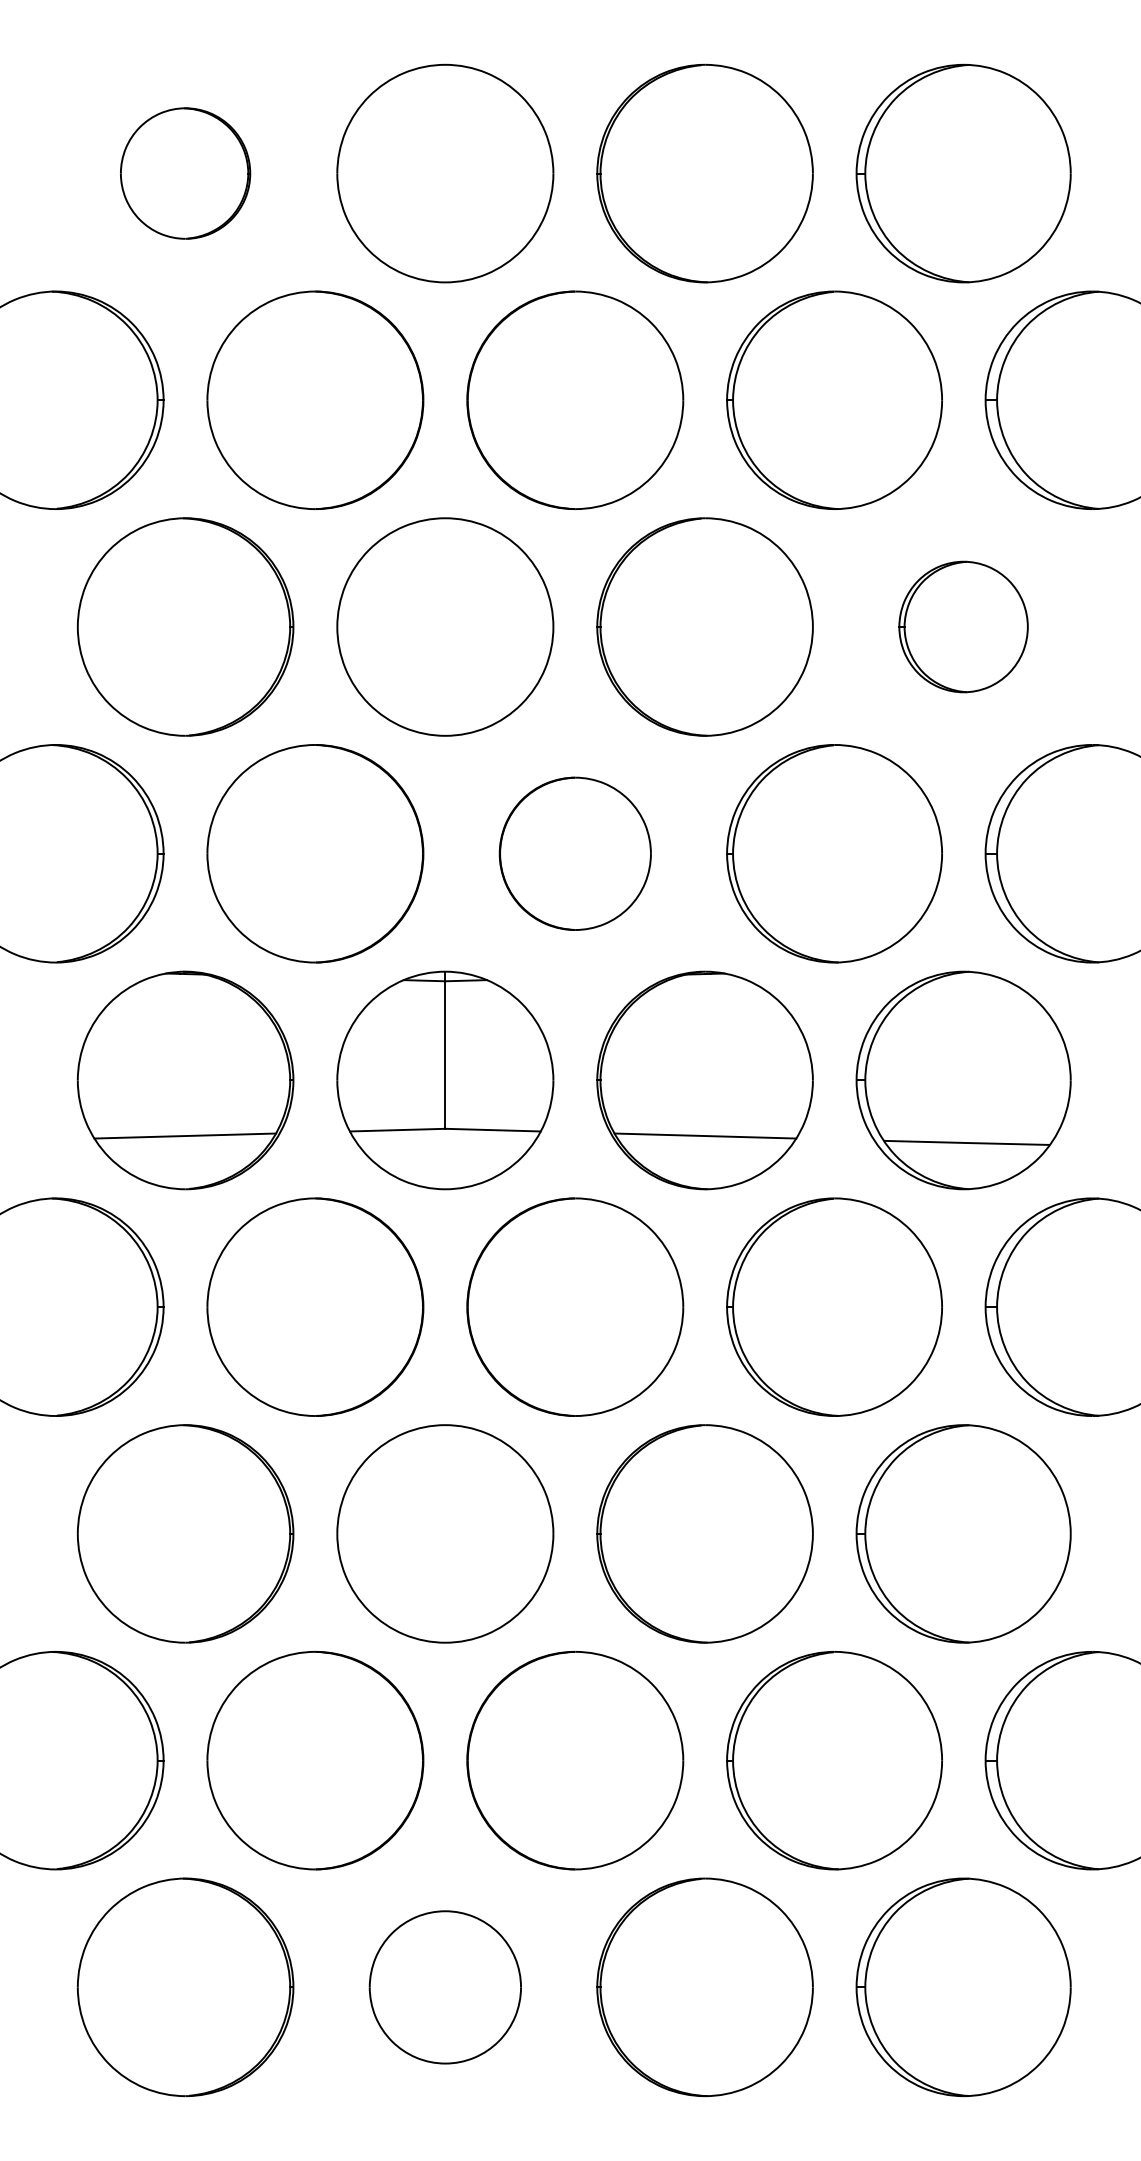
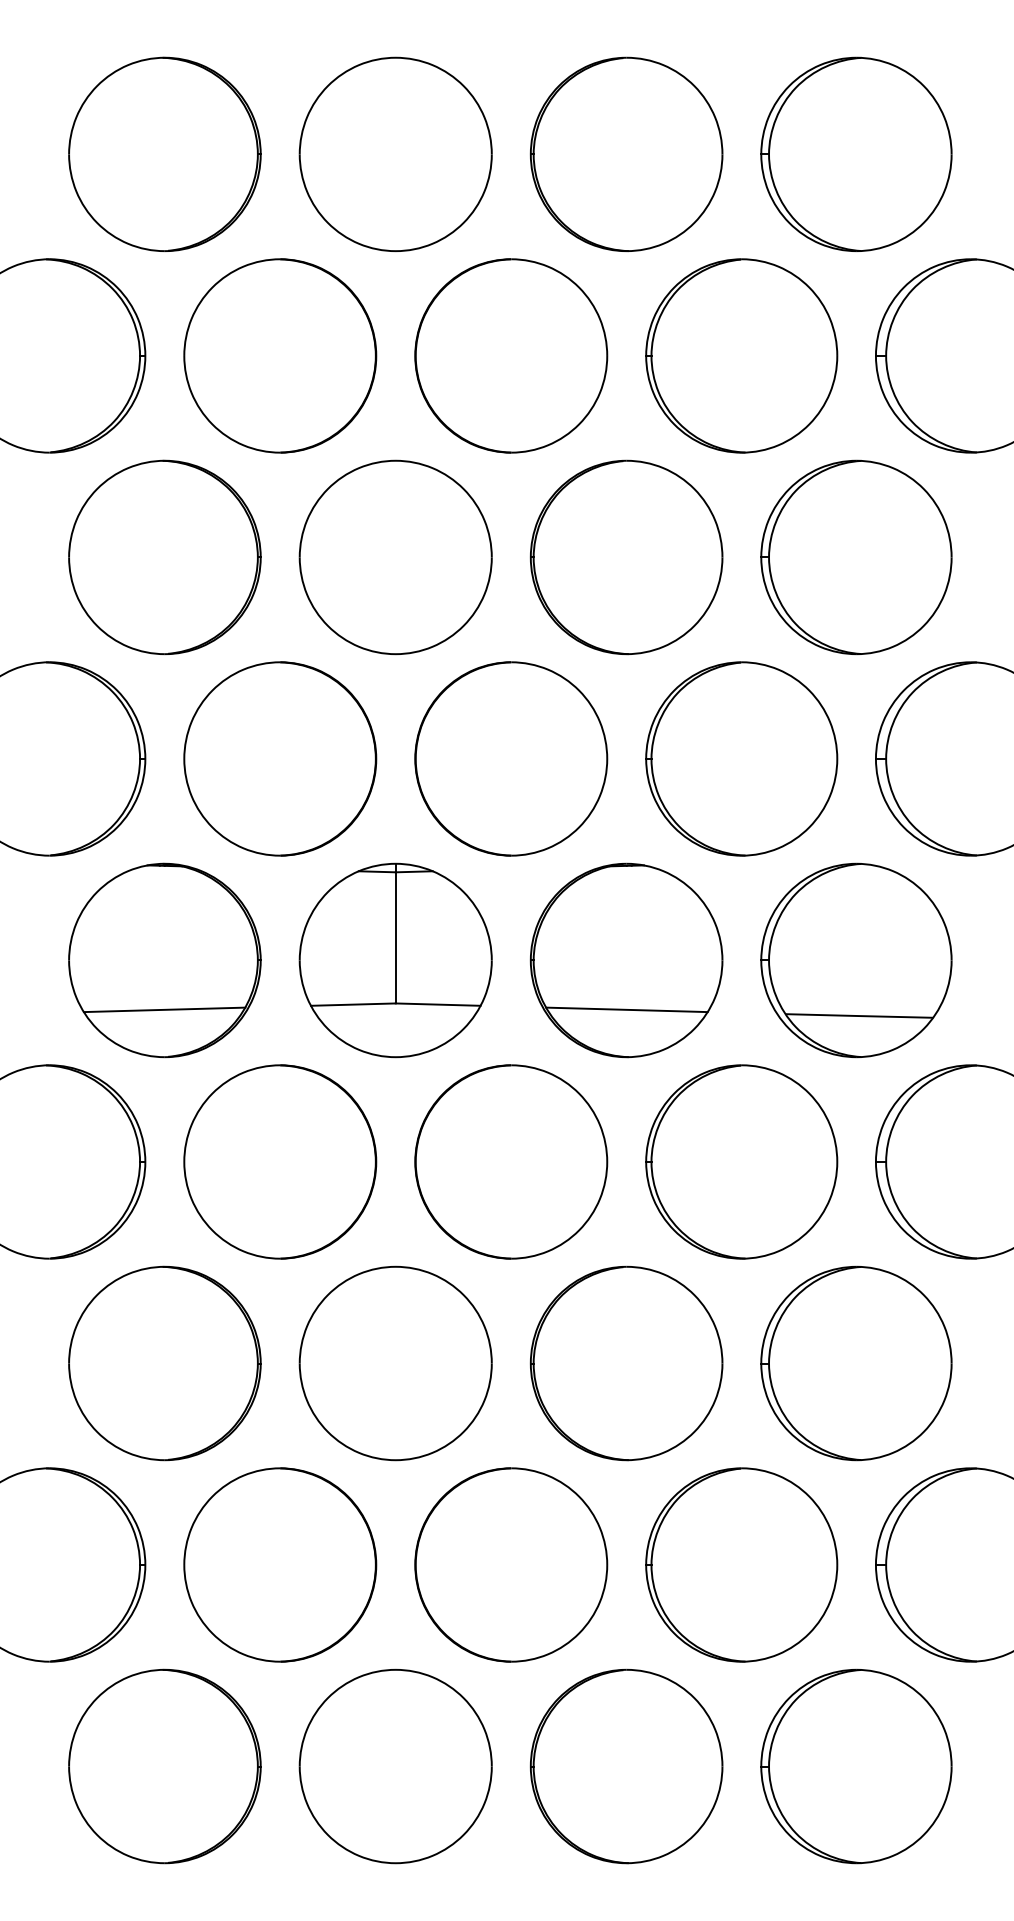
part: (185, 173) -> (164, 154), size x1.67
part: (963, 626) -> (856, 556), size x1.67
part: (575, 853) -> (511, 758), size x1.43
part: (445, 1987) -> (395, 1766), size x1.43

